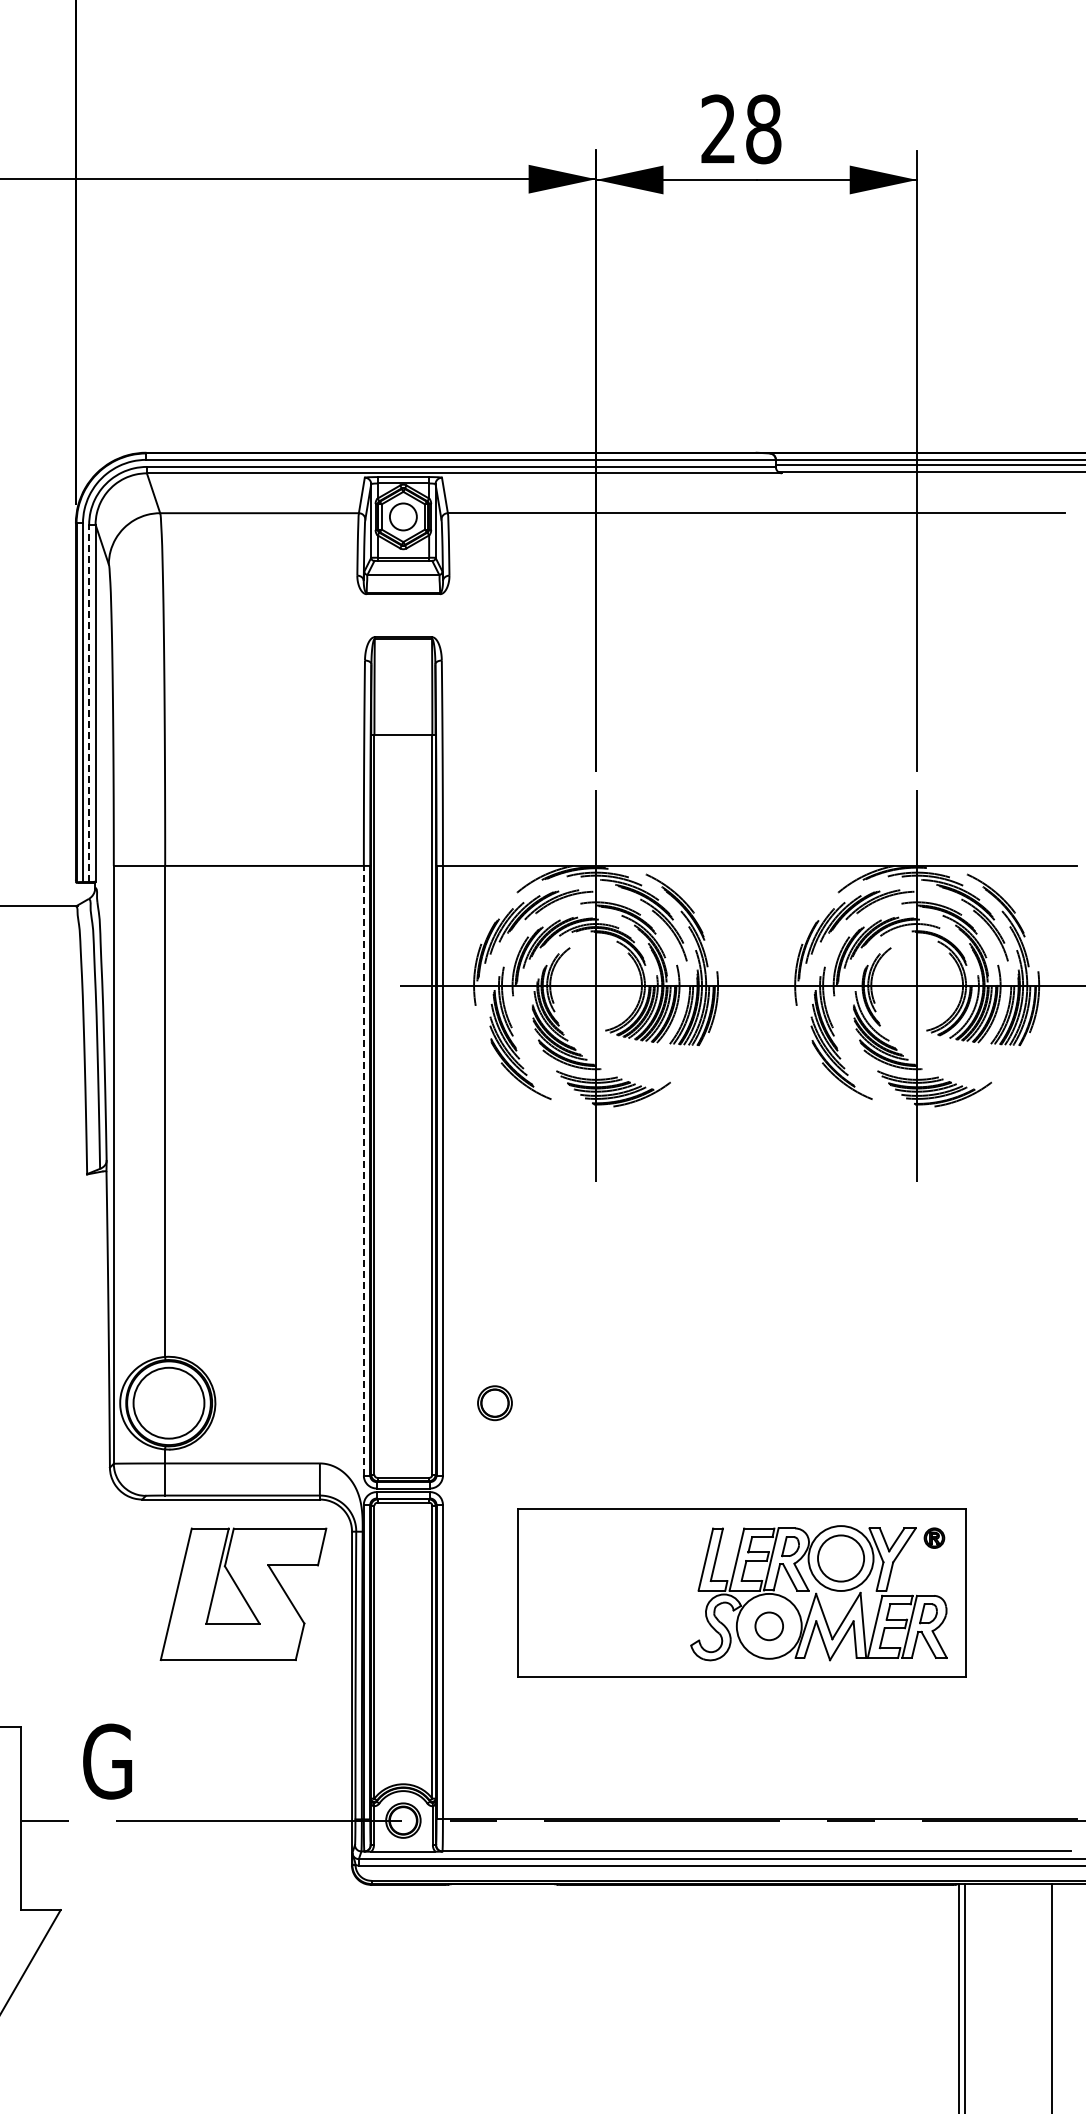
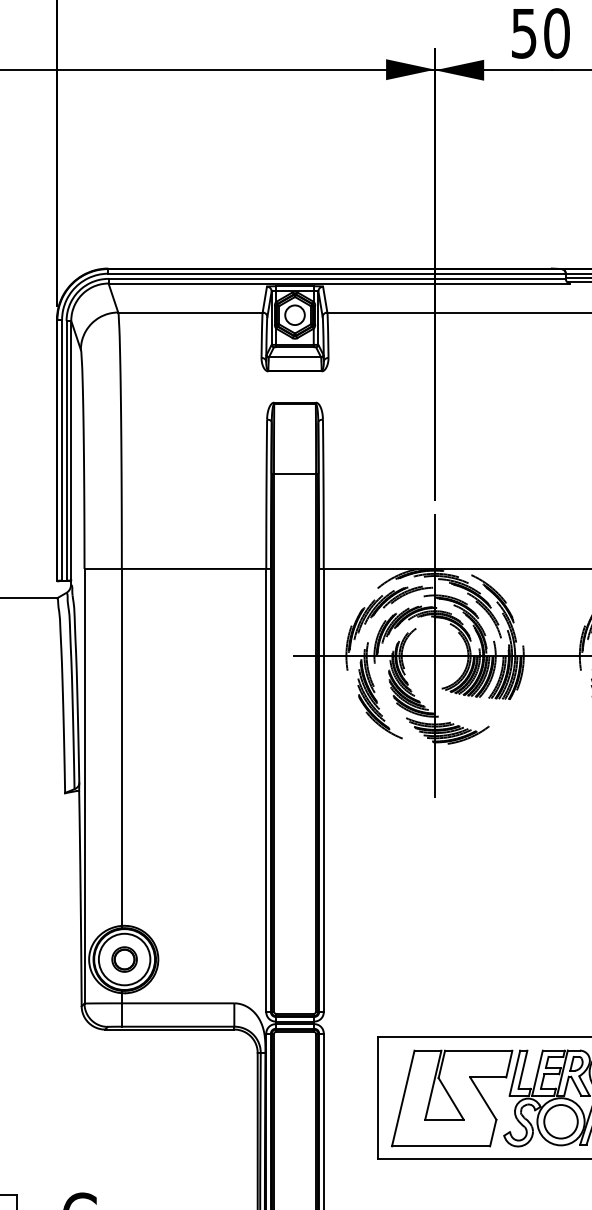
text: (741, 129) -> (540, 33), 28 -> 50
line: (89, 703) -> (66, 450), dashed -> solid
line: (363, 1170) -> (266, 790), dashed -> solid
part: (494, 1403) -> (124, 959), moved
part: (243, 1593) -> (452, 1097), moved
circle: (769, 1626) -> (561, 1121), size x1.67

